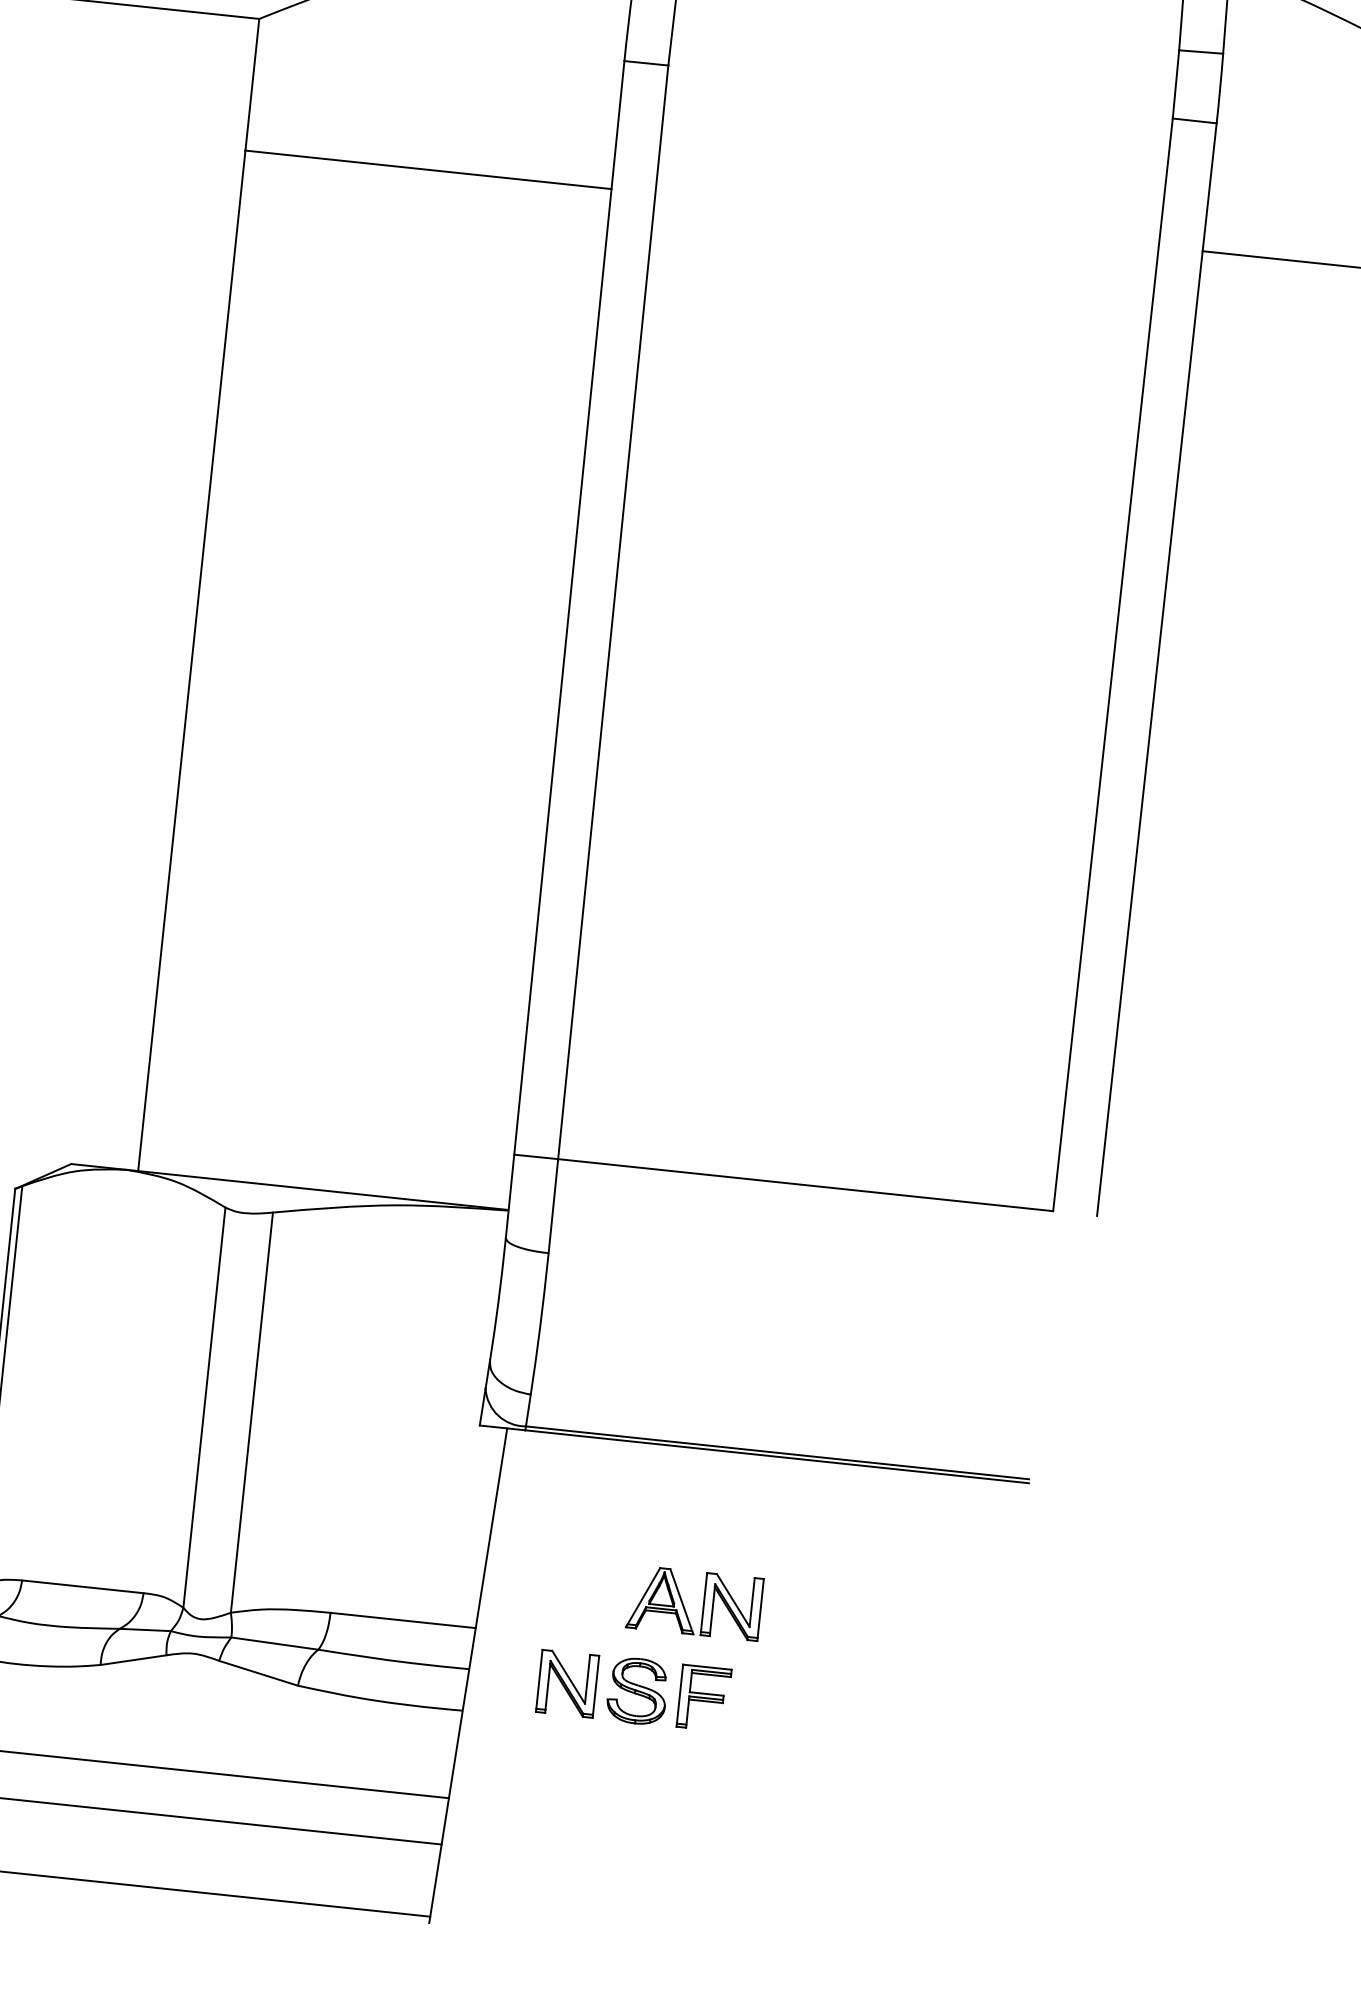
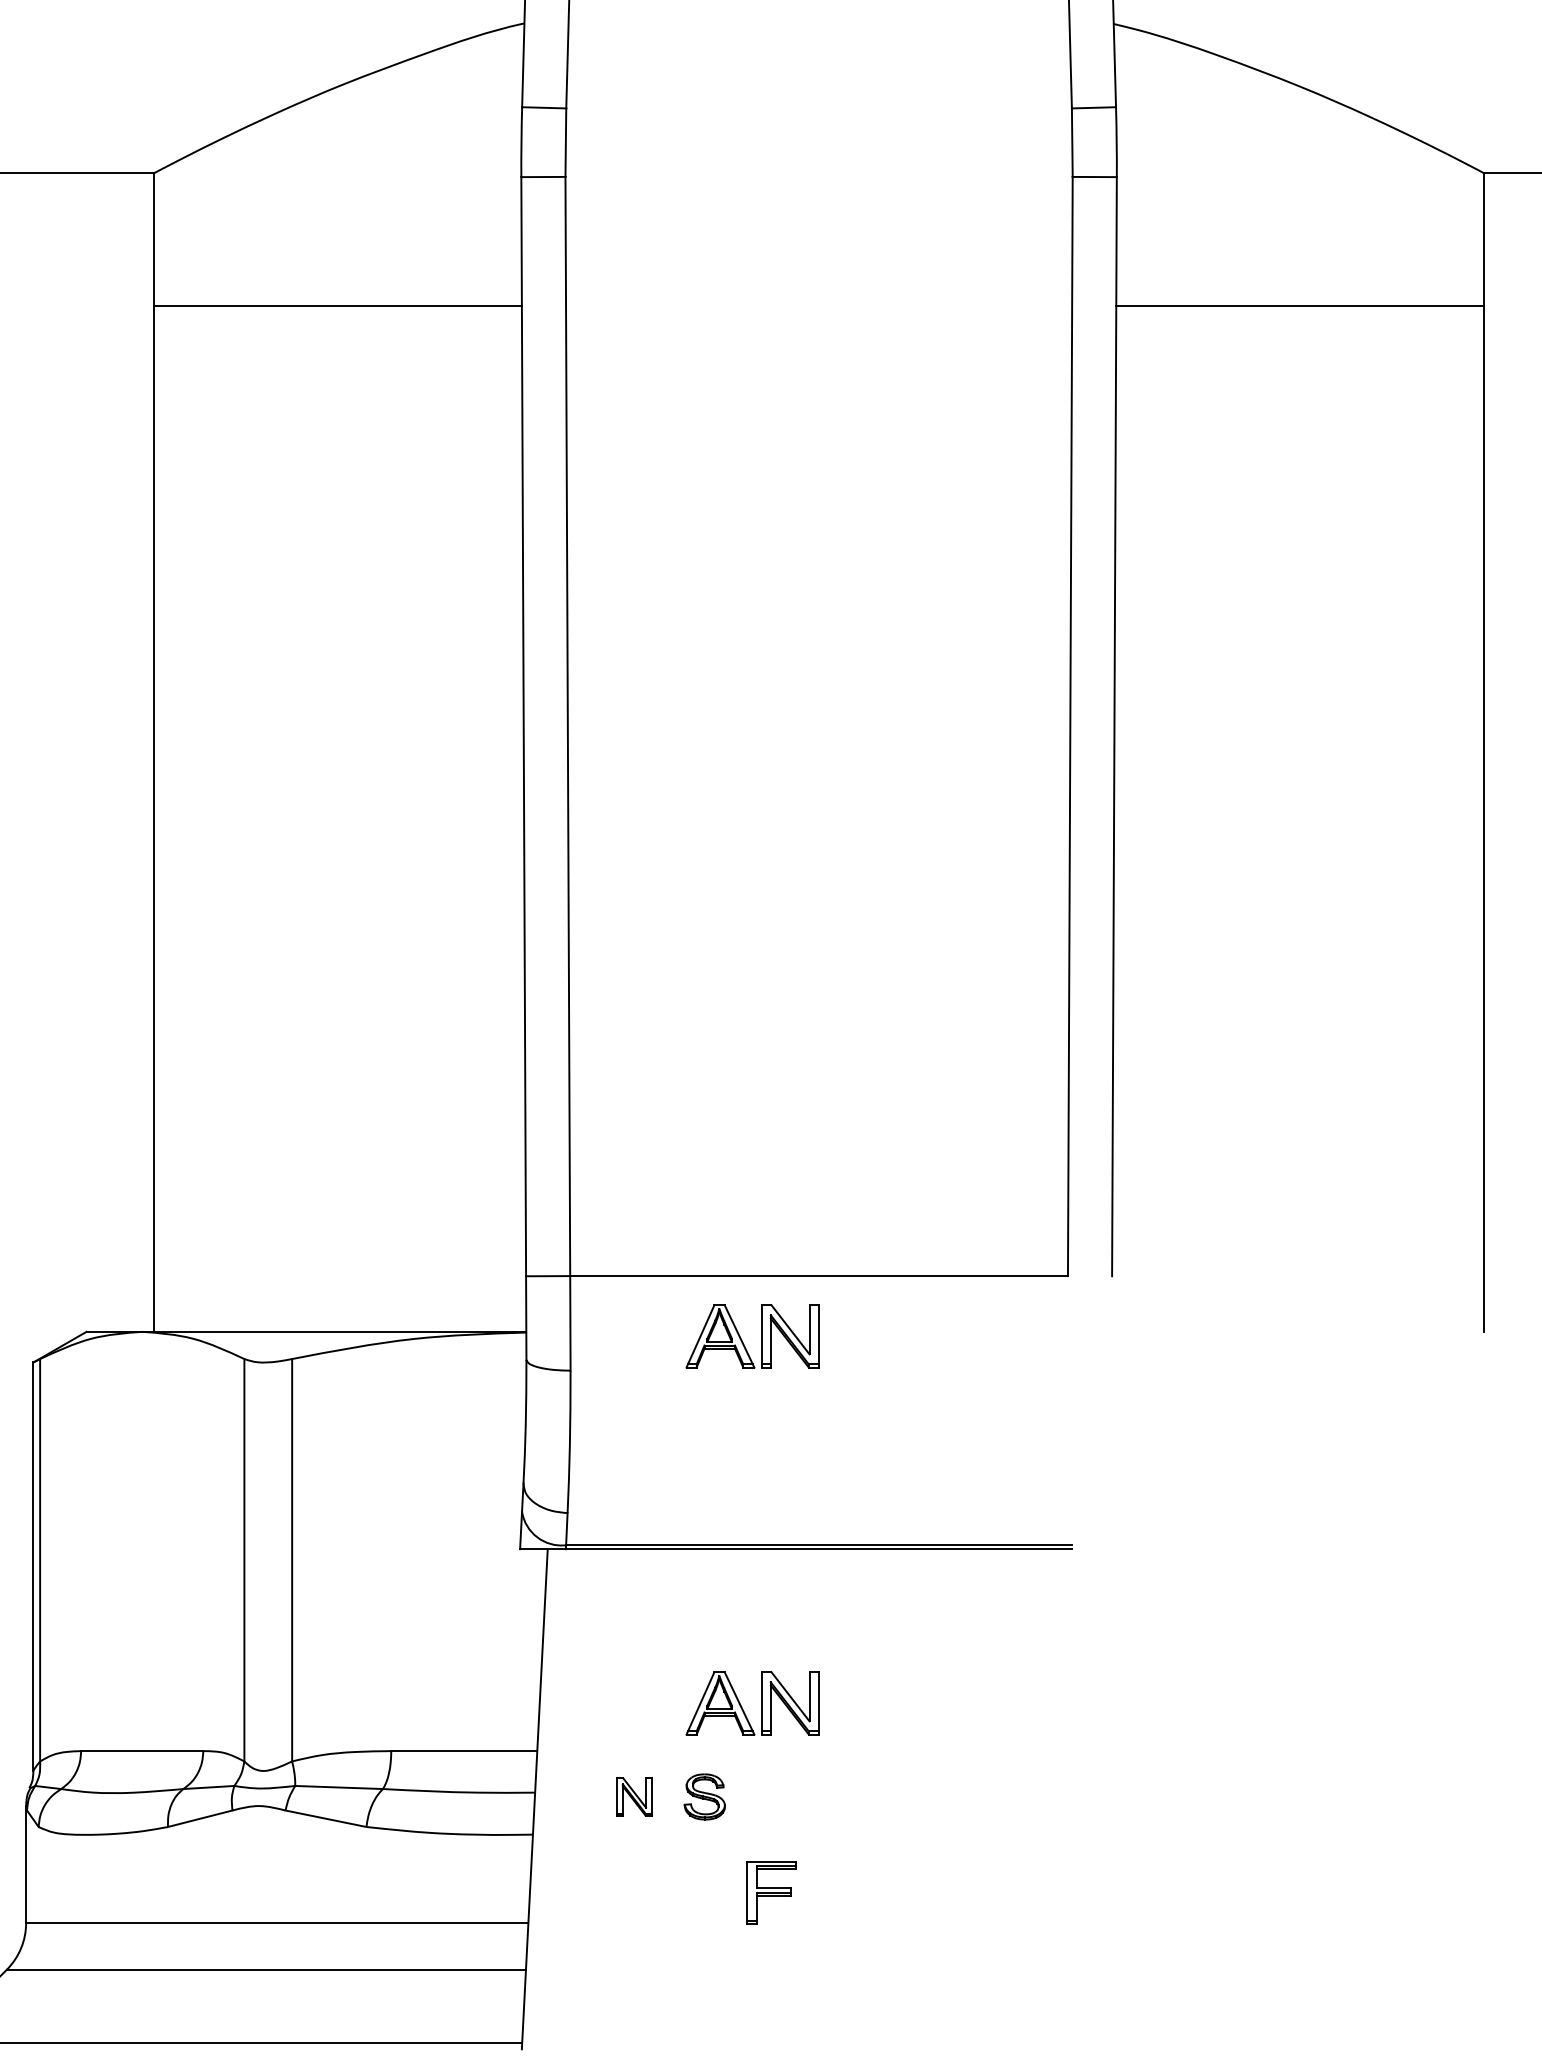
part: (742, 1239) -> (761, 1336), added
part: (567, 1683) -> (634, 1796), size x0.6
part: (637, 1690) -> (704, 1796), size x0.7
part: (703, 1697) -> (771, 1892), moved

